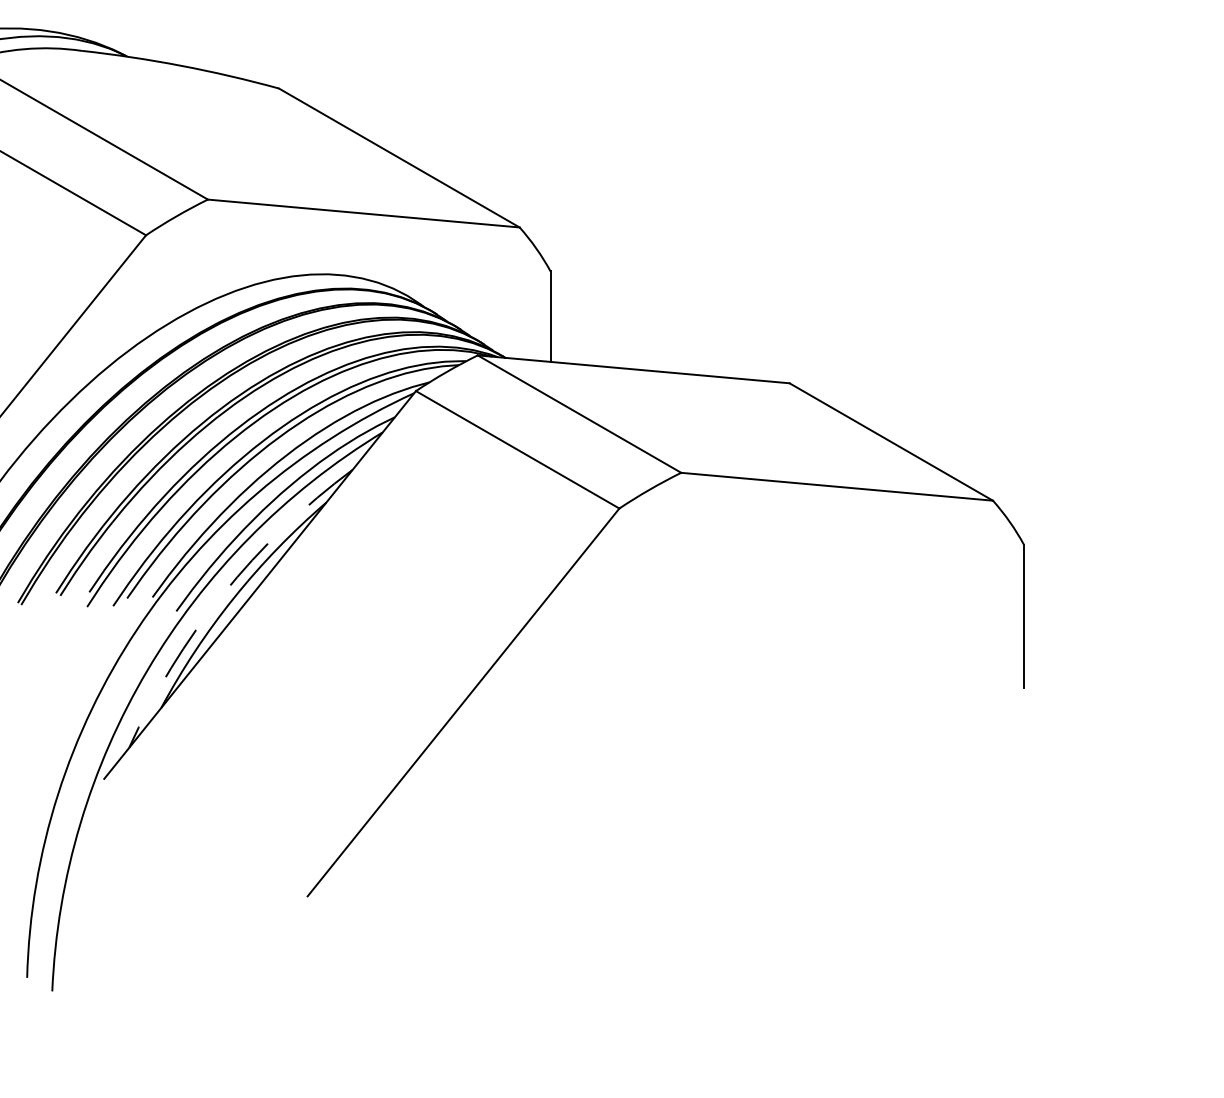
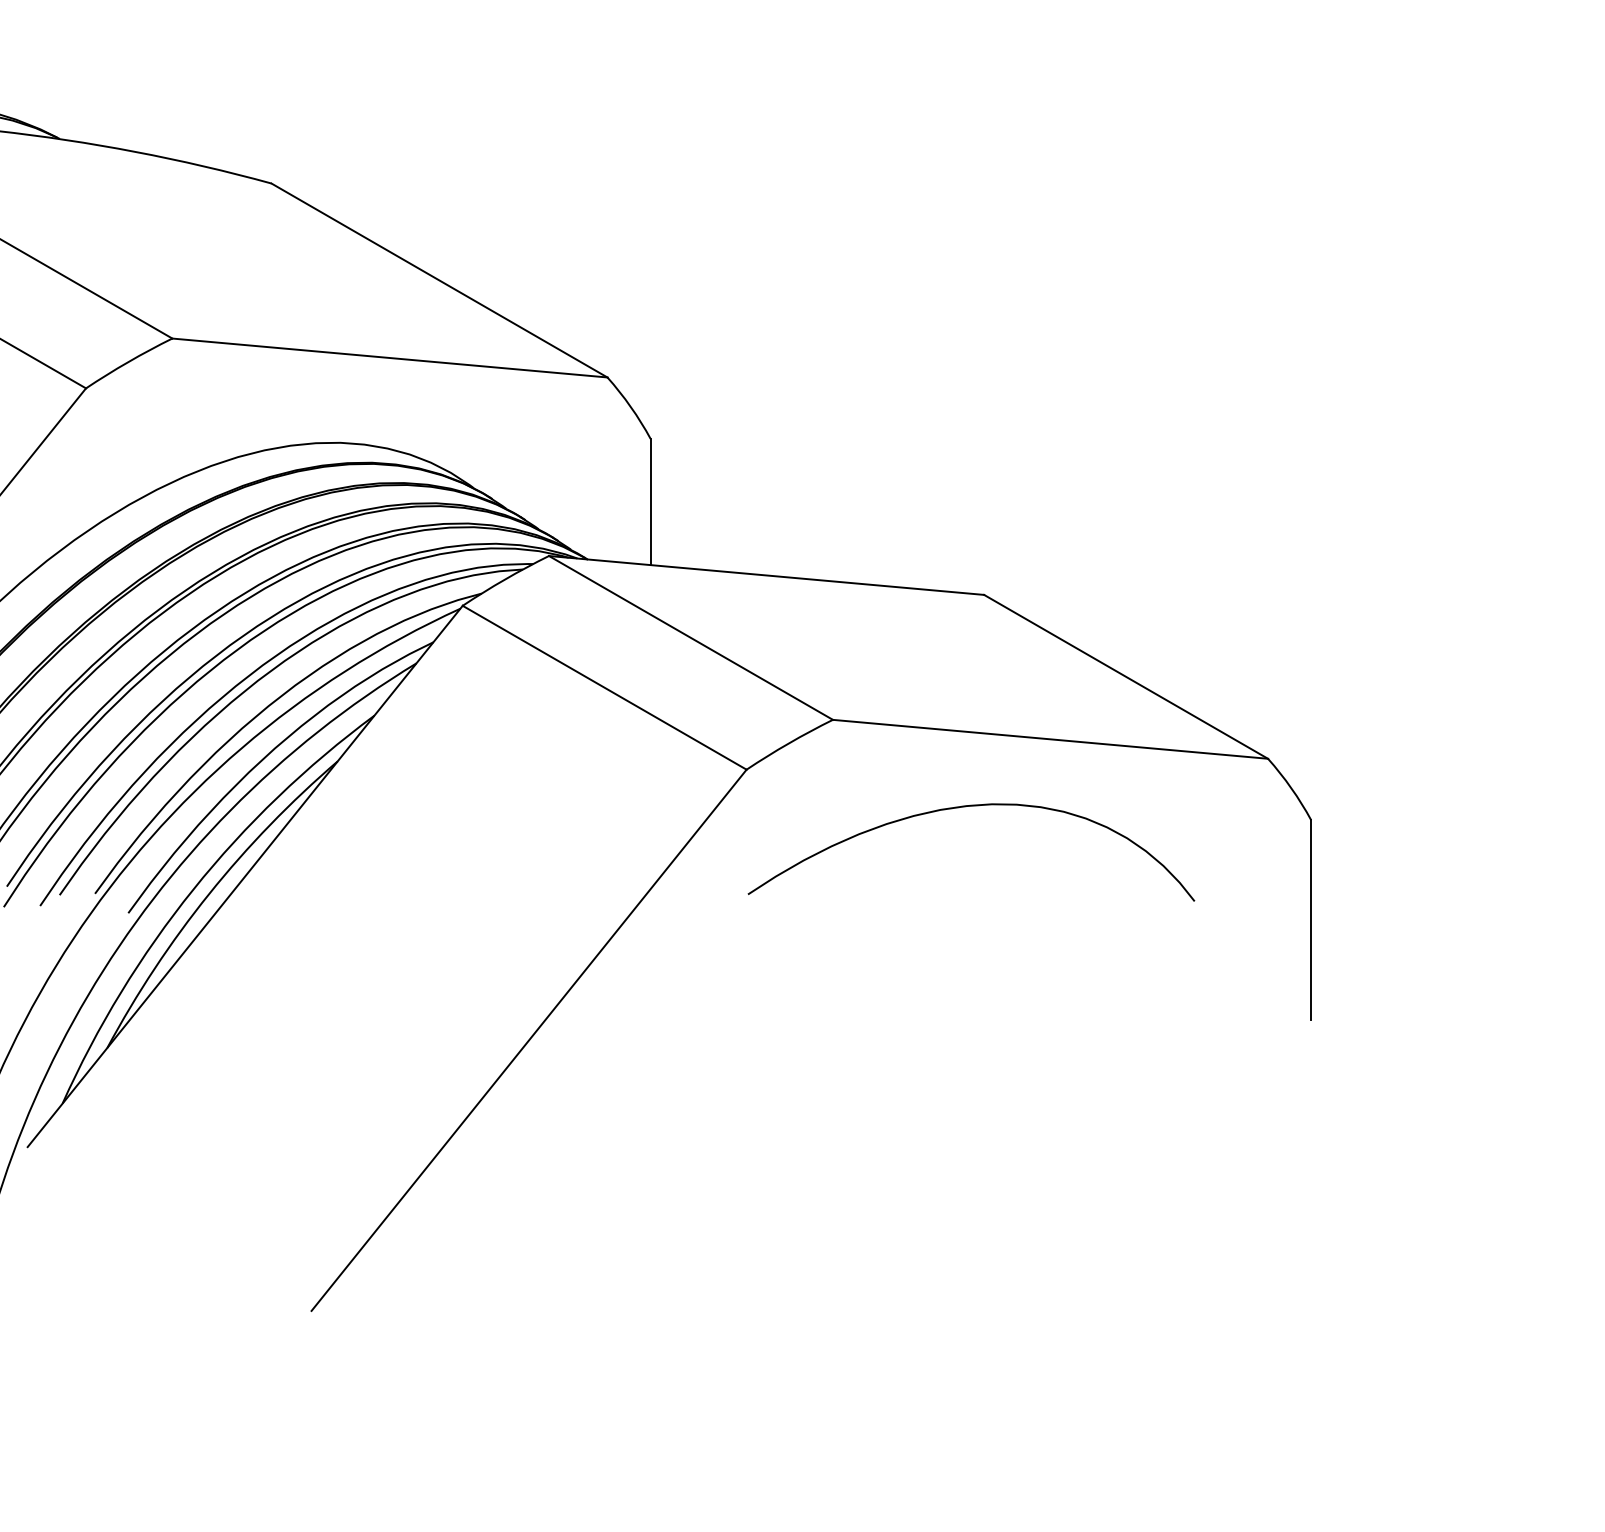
curve: (780, 535) -> (971, 807), added
arc: (223, 594) -> (194, 889), dashed -> solid

